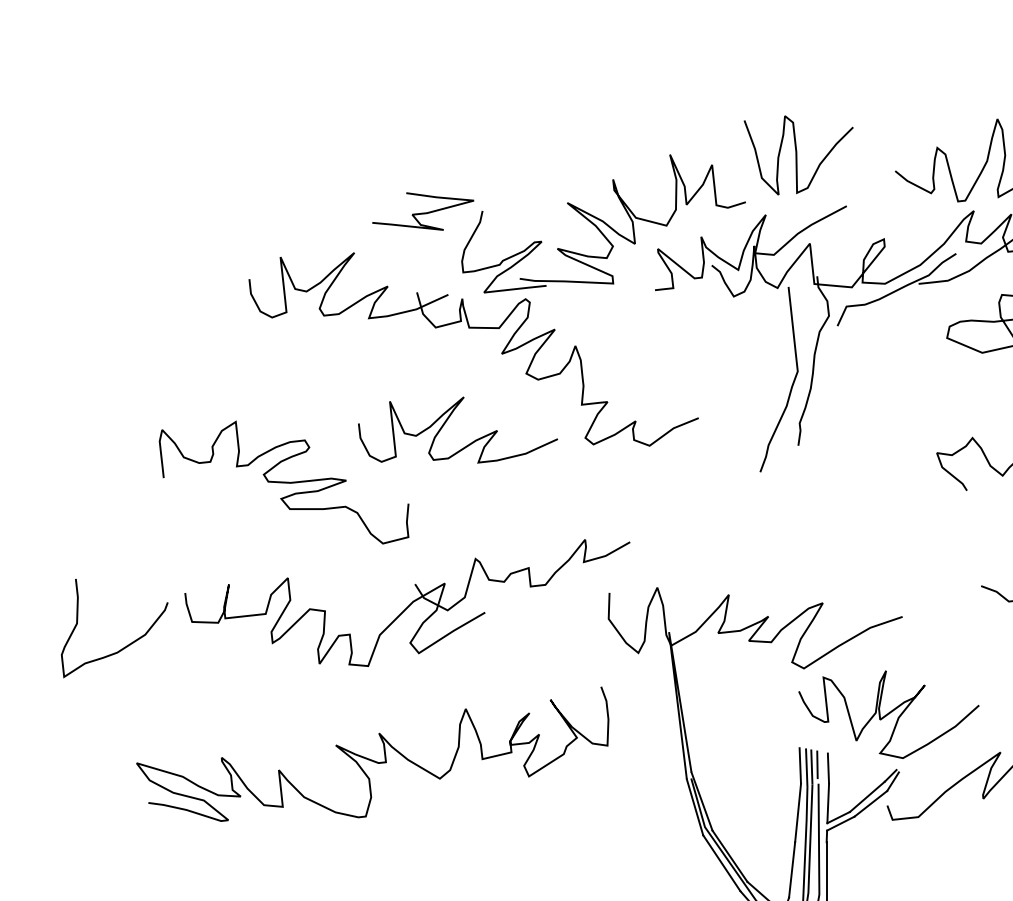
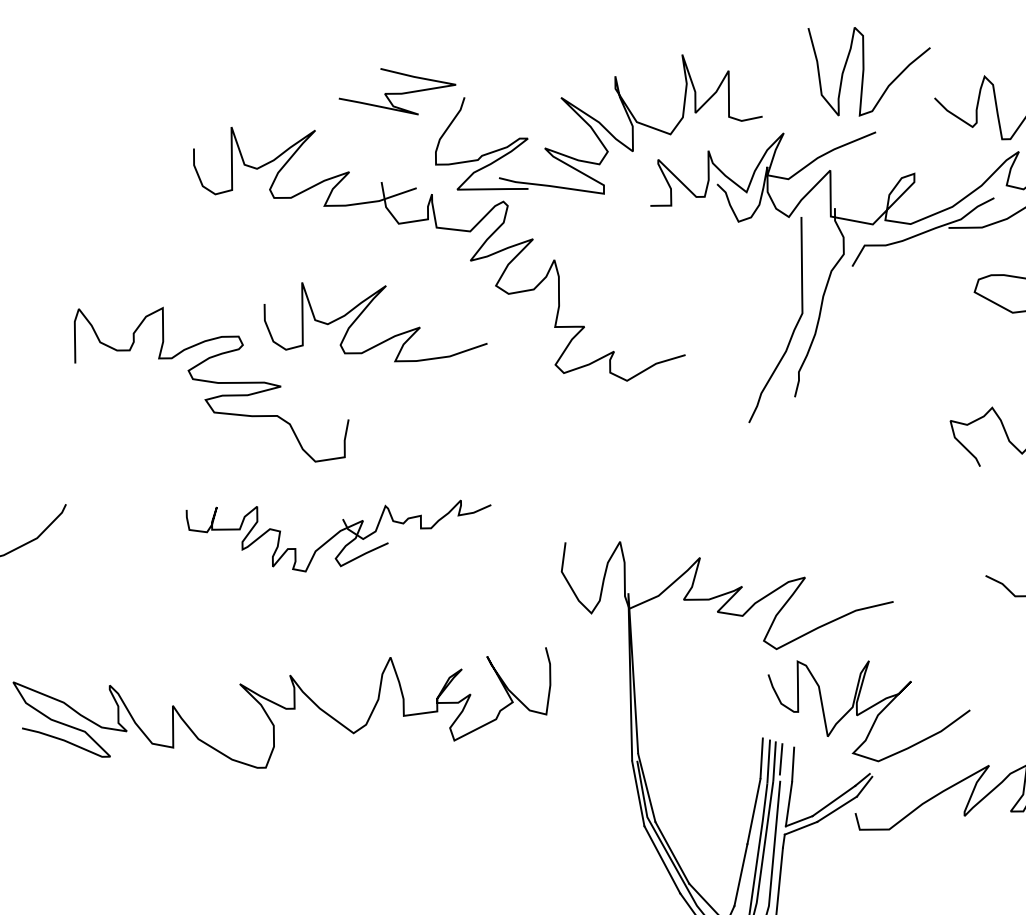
curve: (797, 155) -> (864, 73), moved
curve: (446, 422) -> (363, 312), moved
part: (407, 602) -> (336, 530), size x0.6

